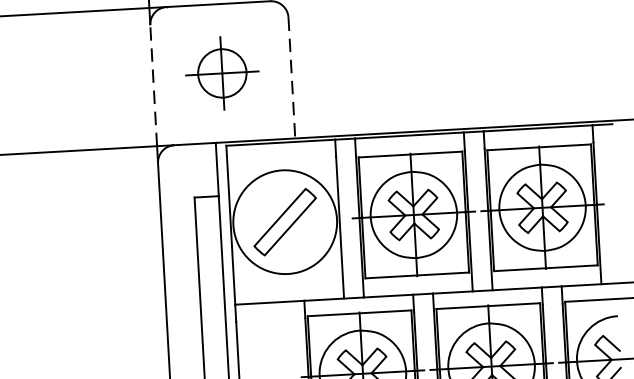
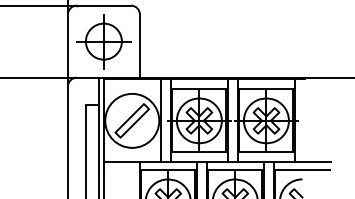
part: (221, 73) -> (103, 41), size x1.43
line: (291, 78) -> (139, 46), dashed -> solid
line: (152, 86) -> (67, 46), dashed -> solid

